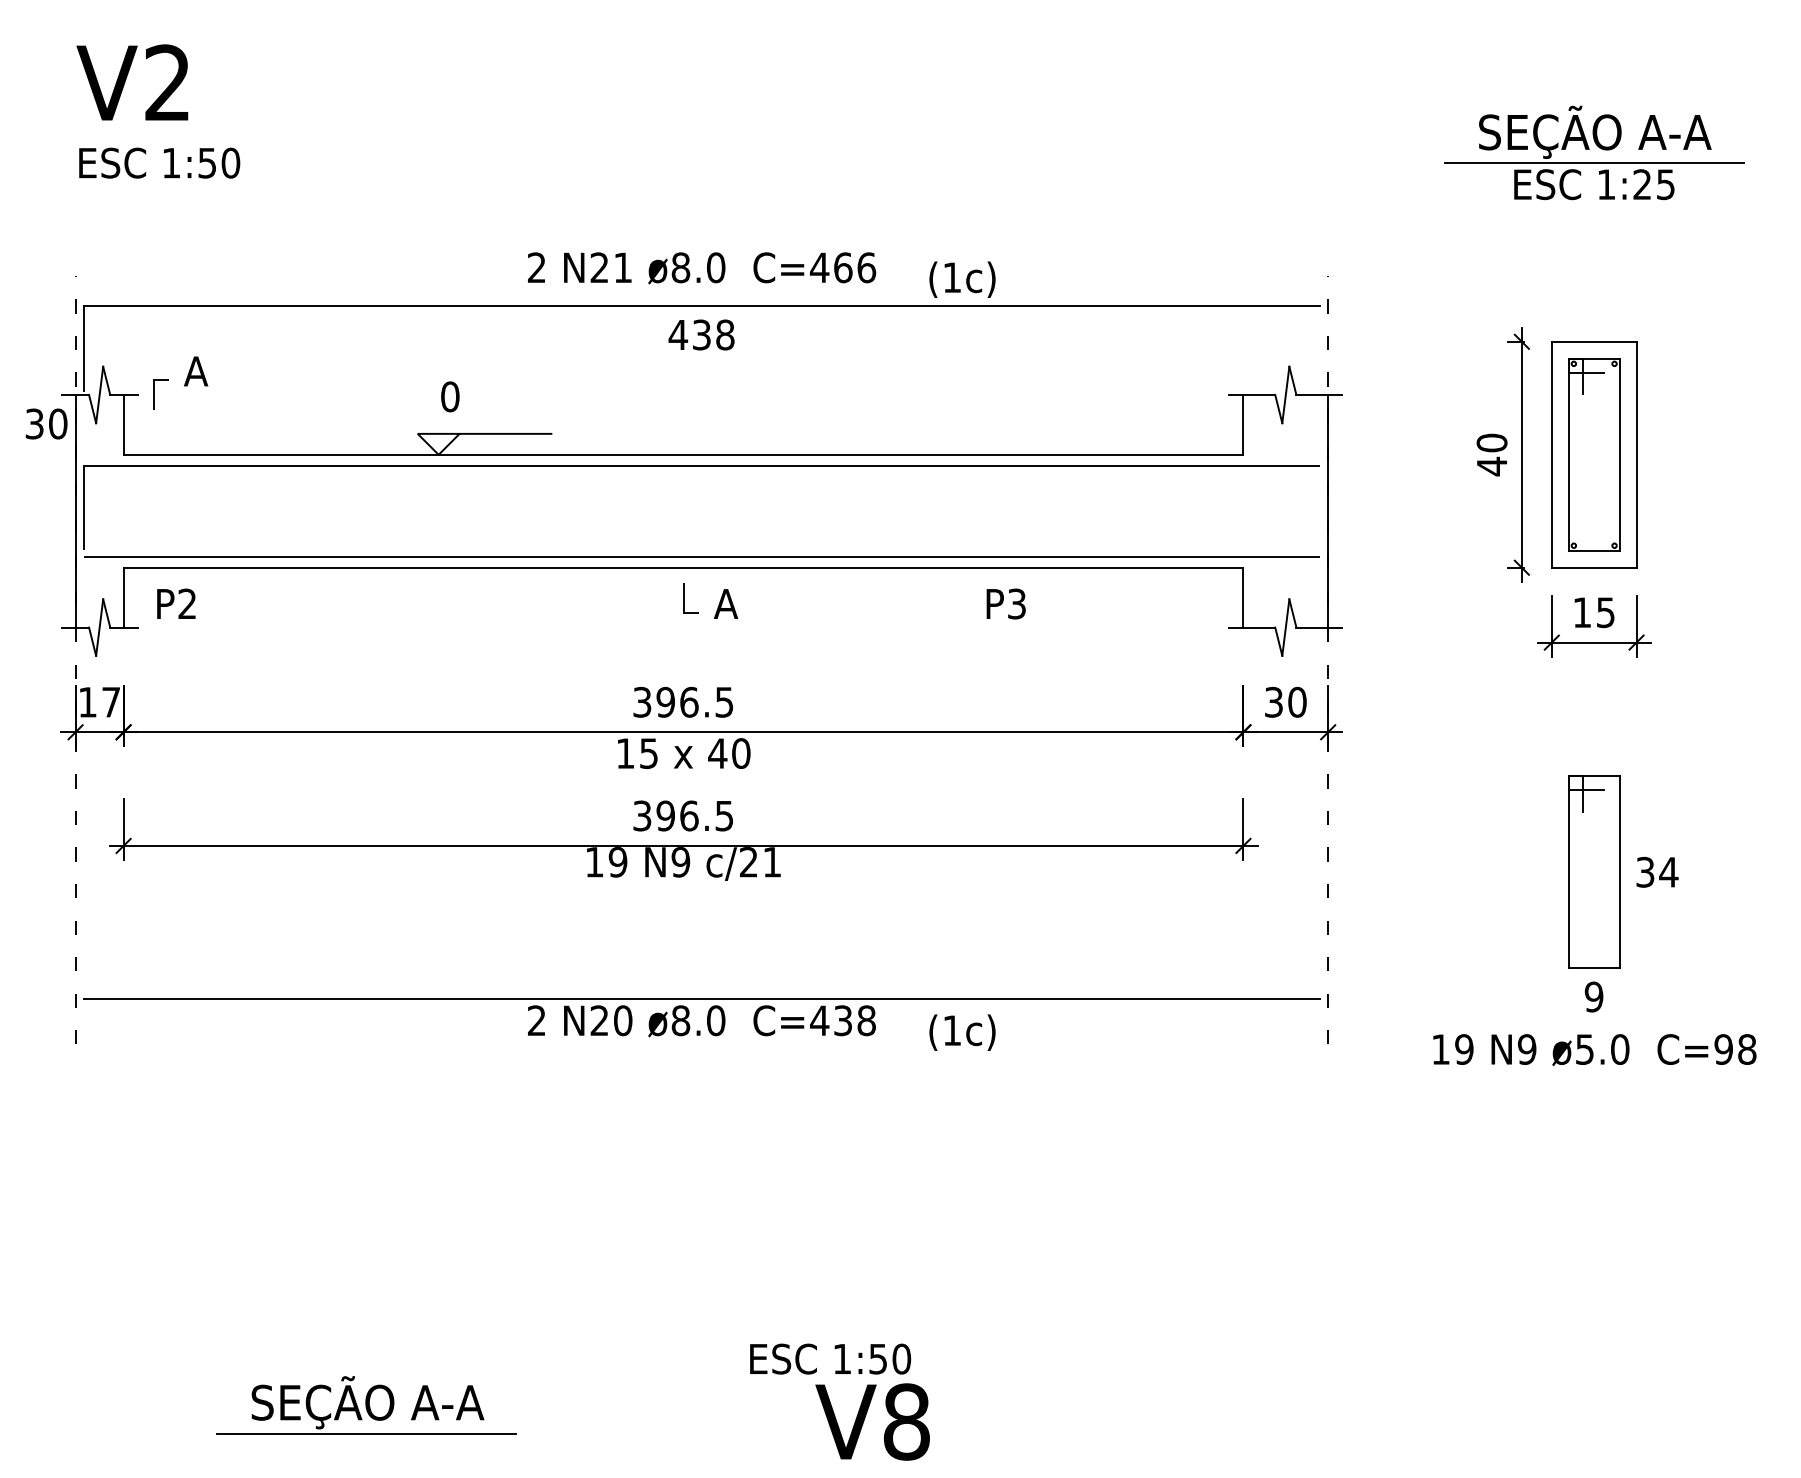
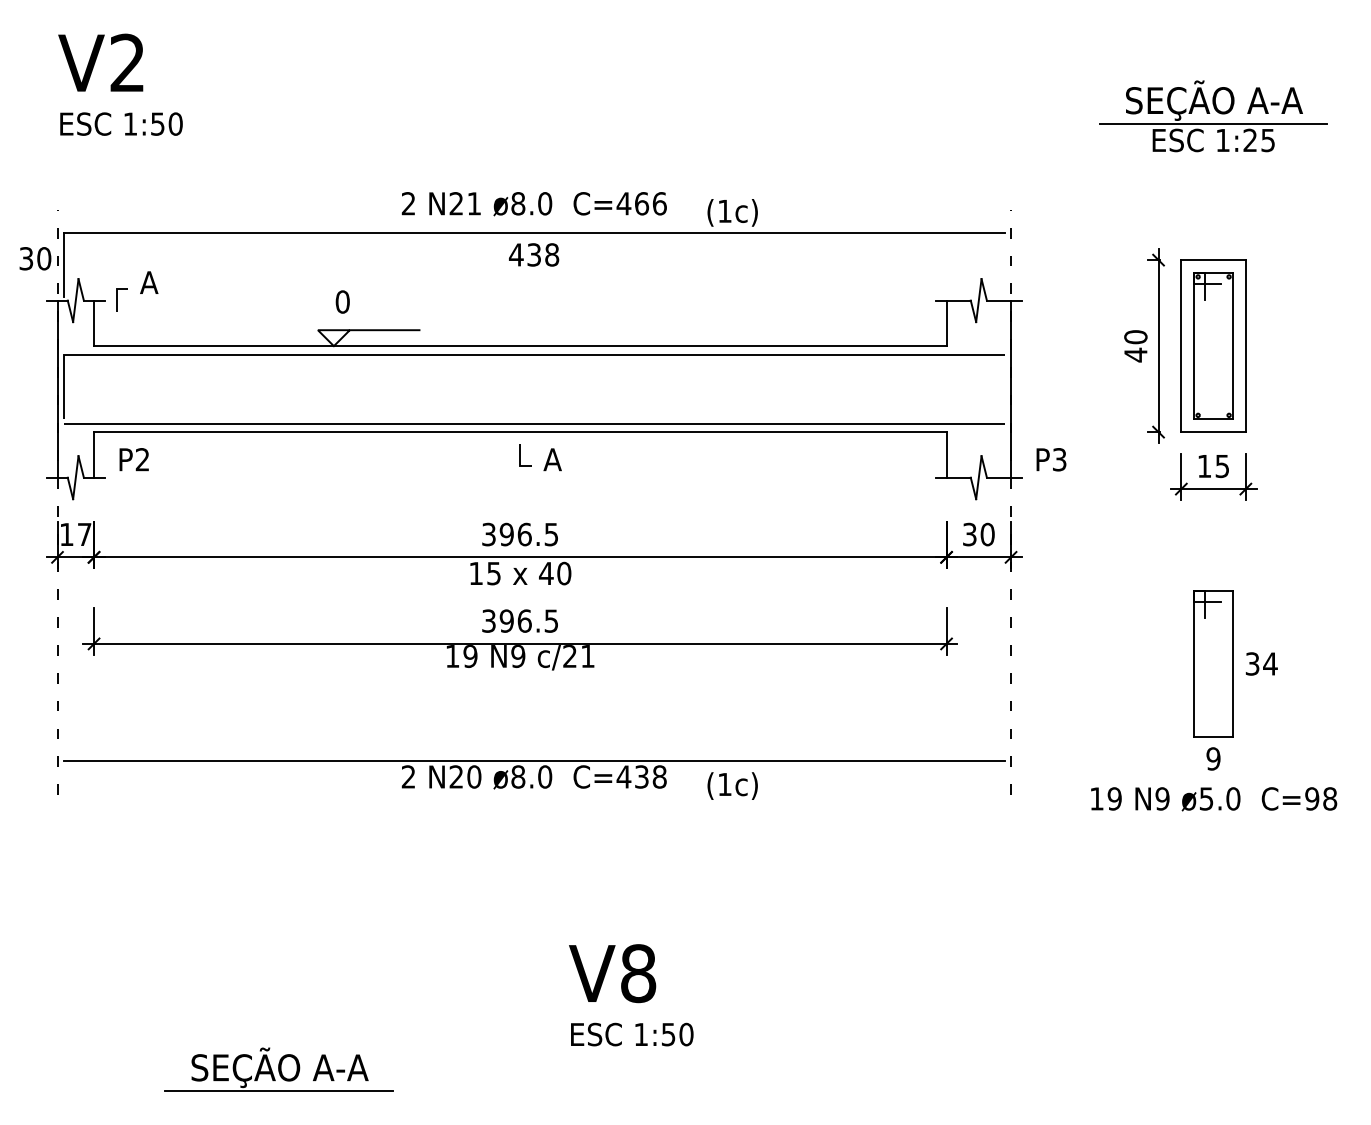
text: (46, 423) -> (35, 258), moved
text: (1005, 603) -> (1050, 459), moved
text: (872, 1421) -> (612, 973), moved

